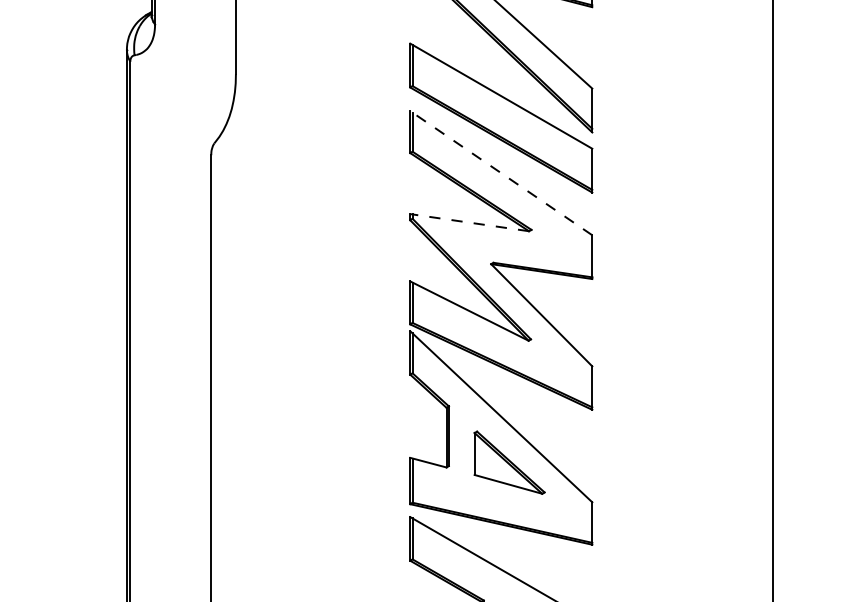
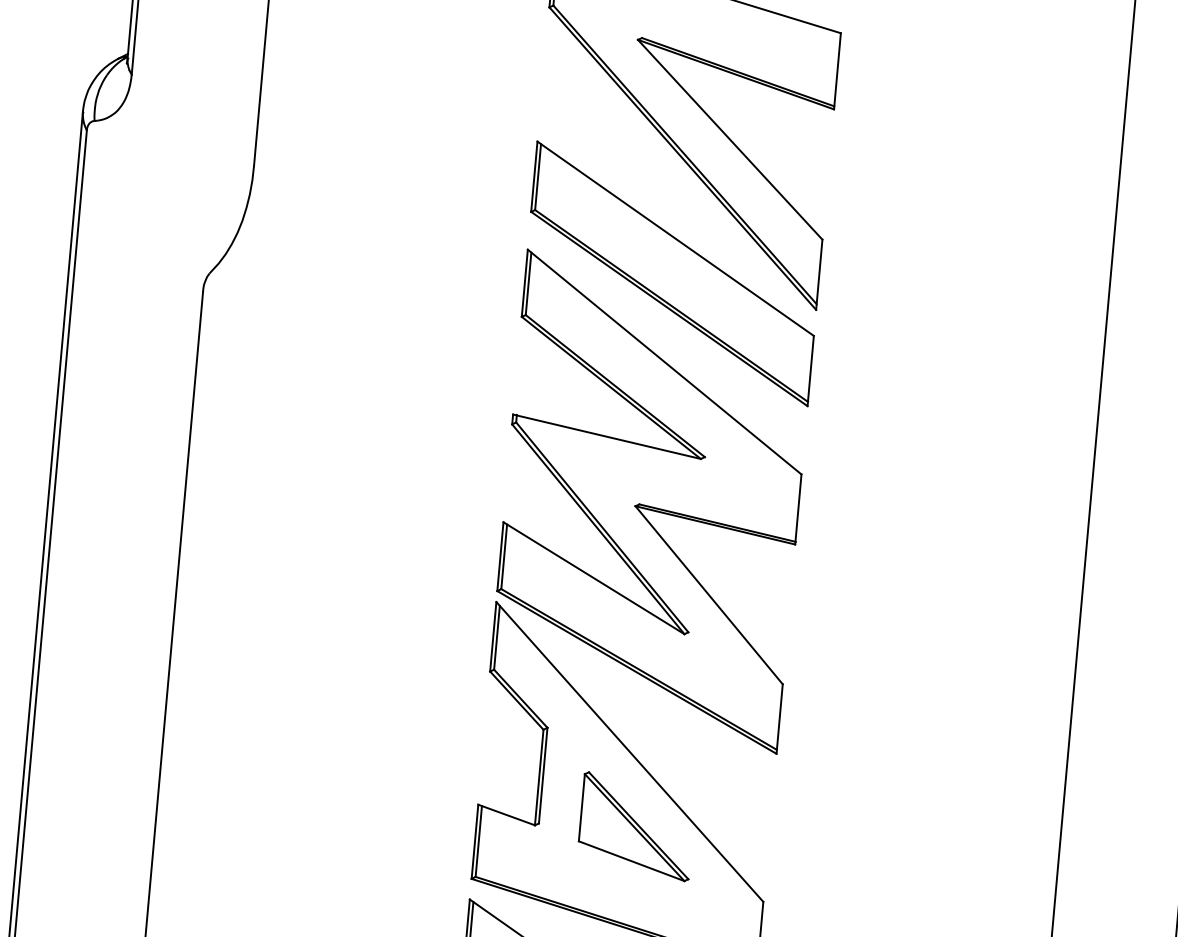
line: (500, 172) -> (663, 360), dashed -> solid
line: (469, 222) -> (606, 436), dashed -> solid

